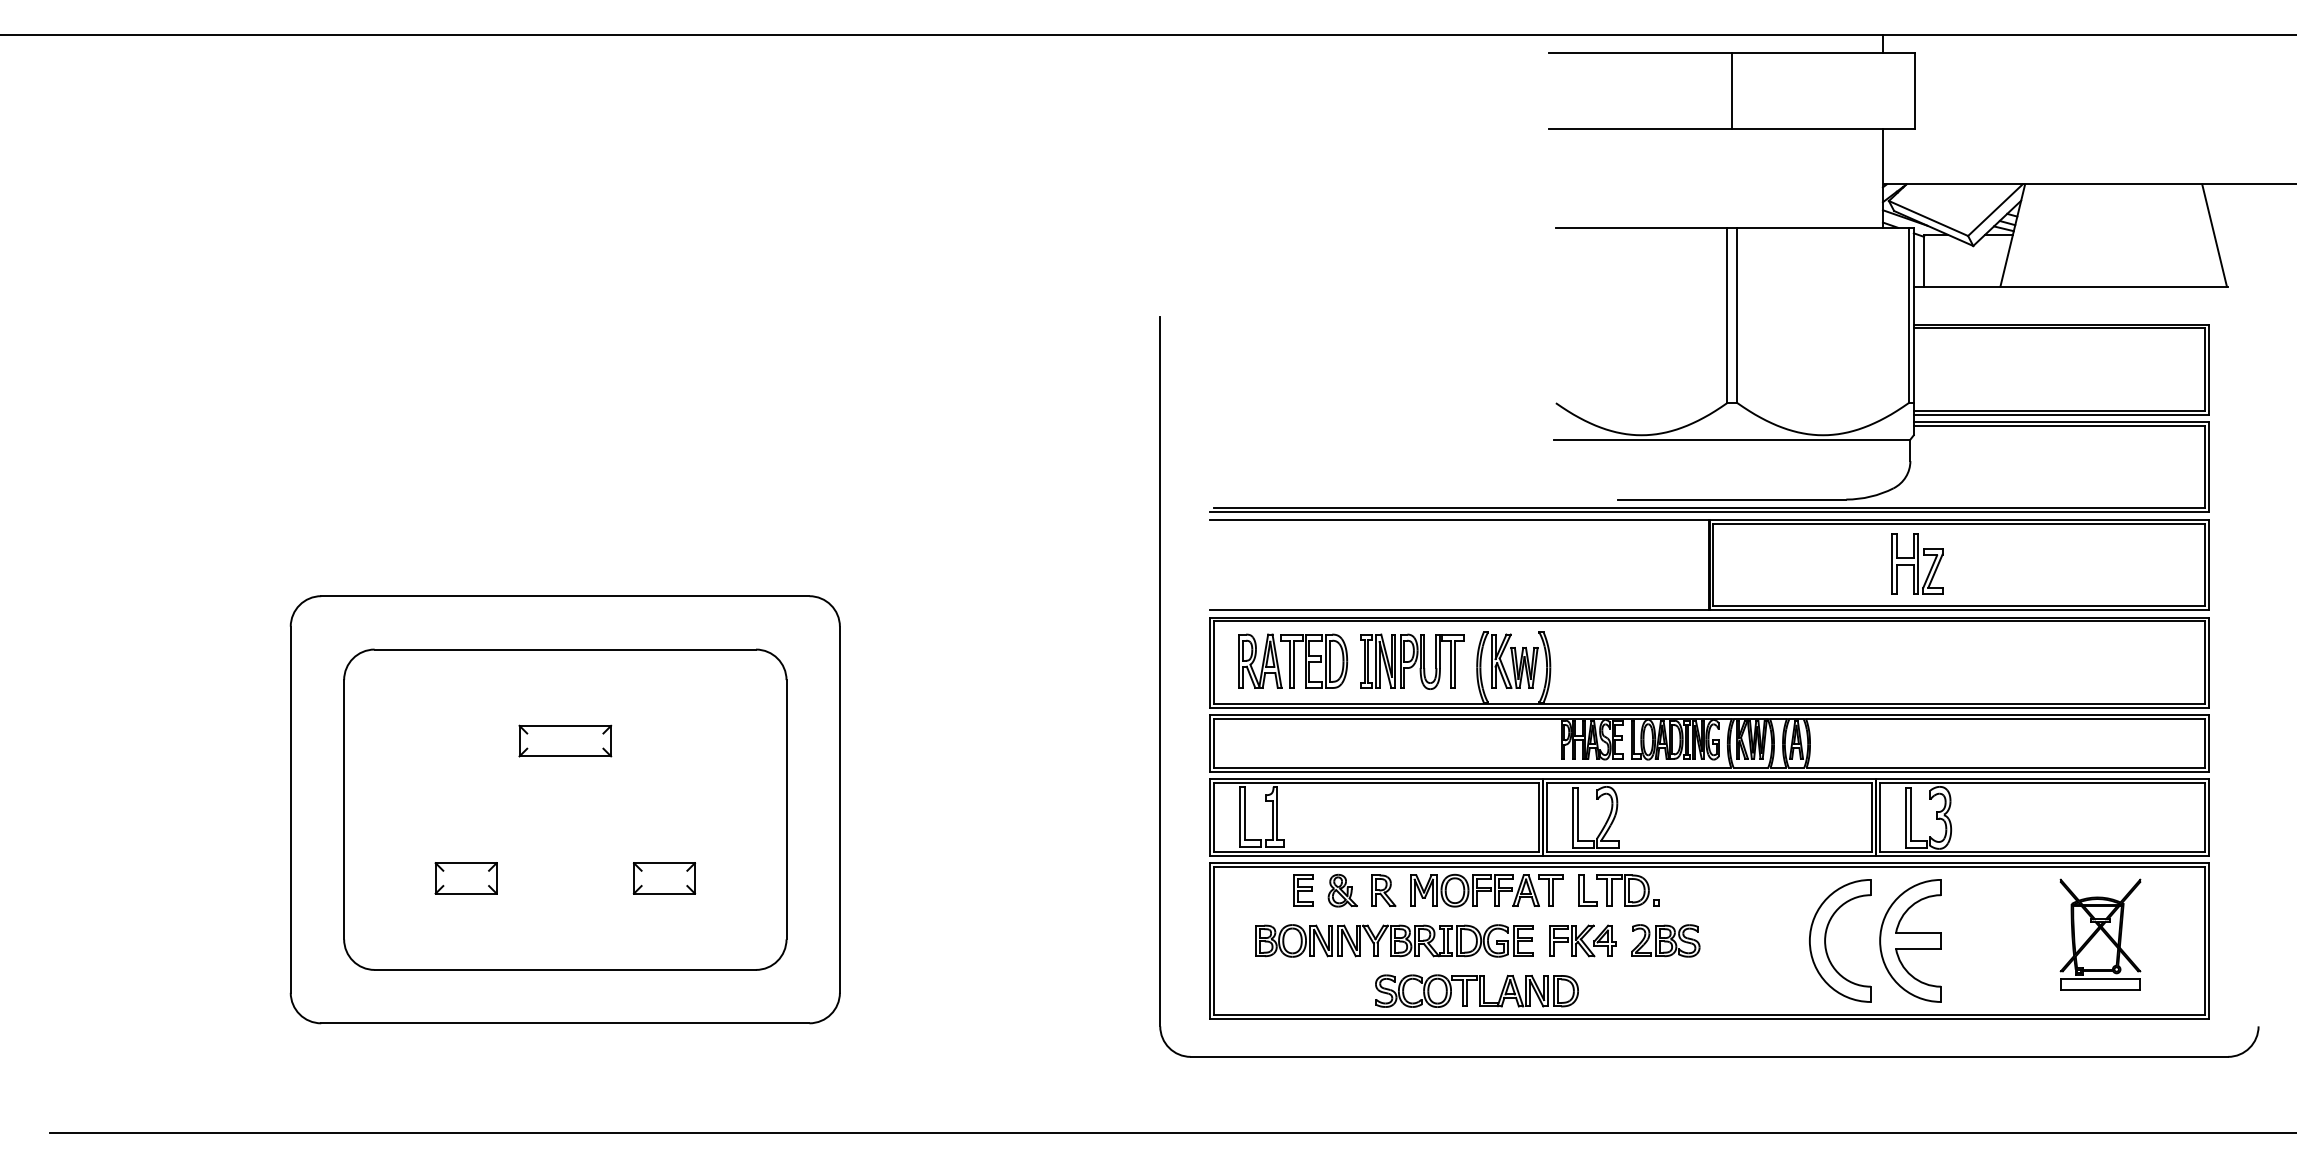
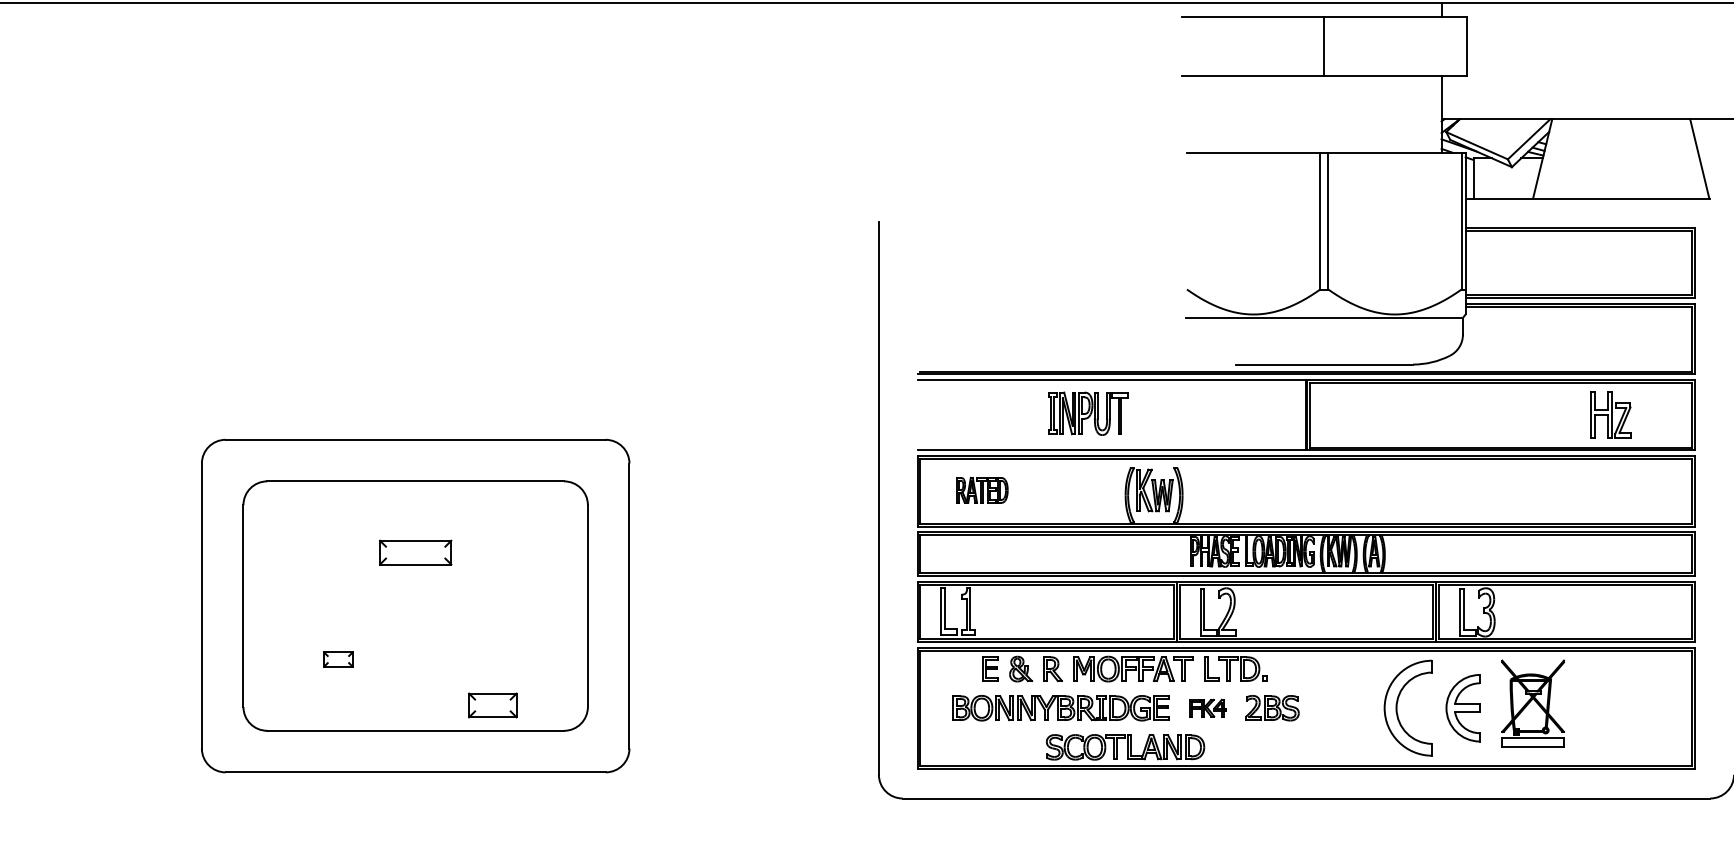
part: (1917, 563) -> (1610, 414), moved
part: (1293, 660) -> (982, 489), size x0.6
part: (1412, 661) -> (1088, 413), moved
part: (465, 878) -> (337, 659), size x0.6
part: (664, 878) -> (492, 705), moved
part: (2100, 934) -> (1533, 703), moved
part: (1582, 940) -> (1207, 707), size x0.7
part: (1910, 940) -> (1463, 707), size x0.7

